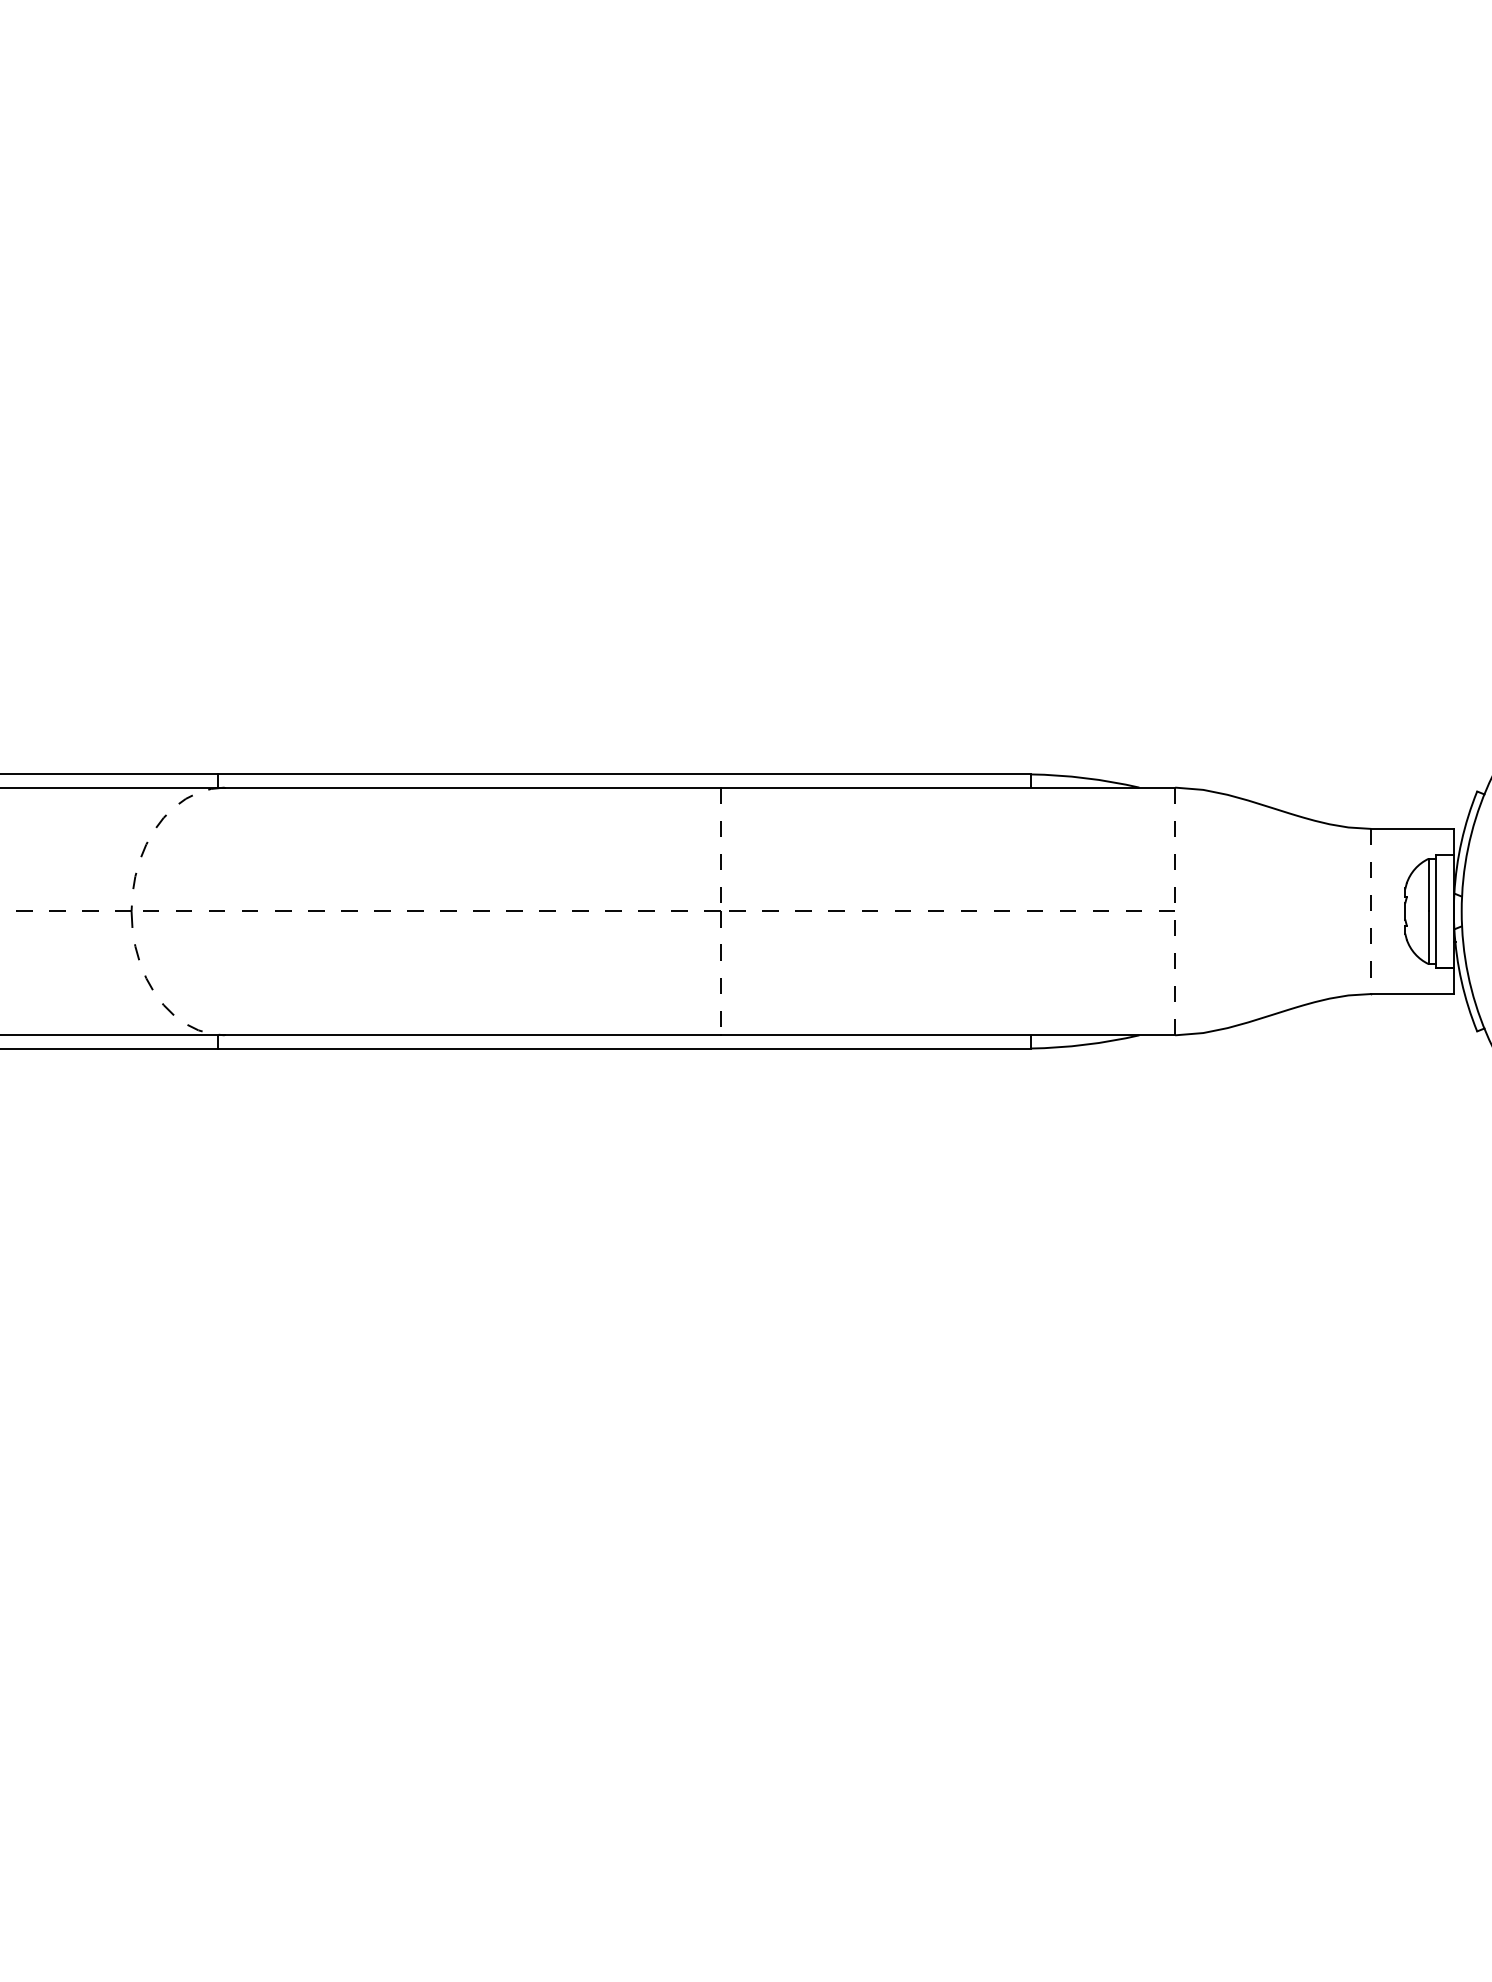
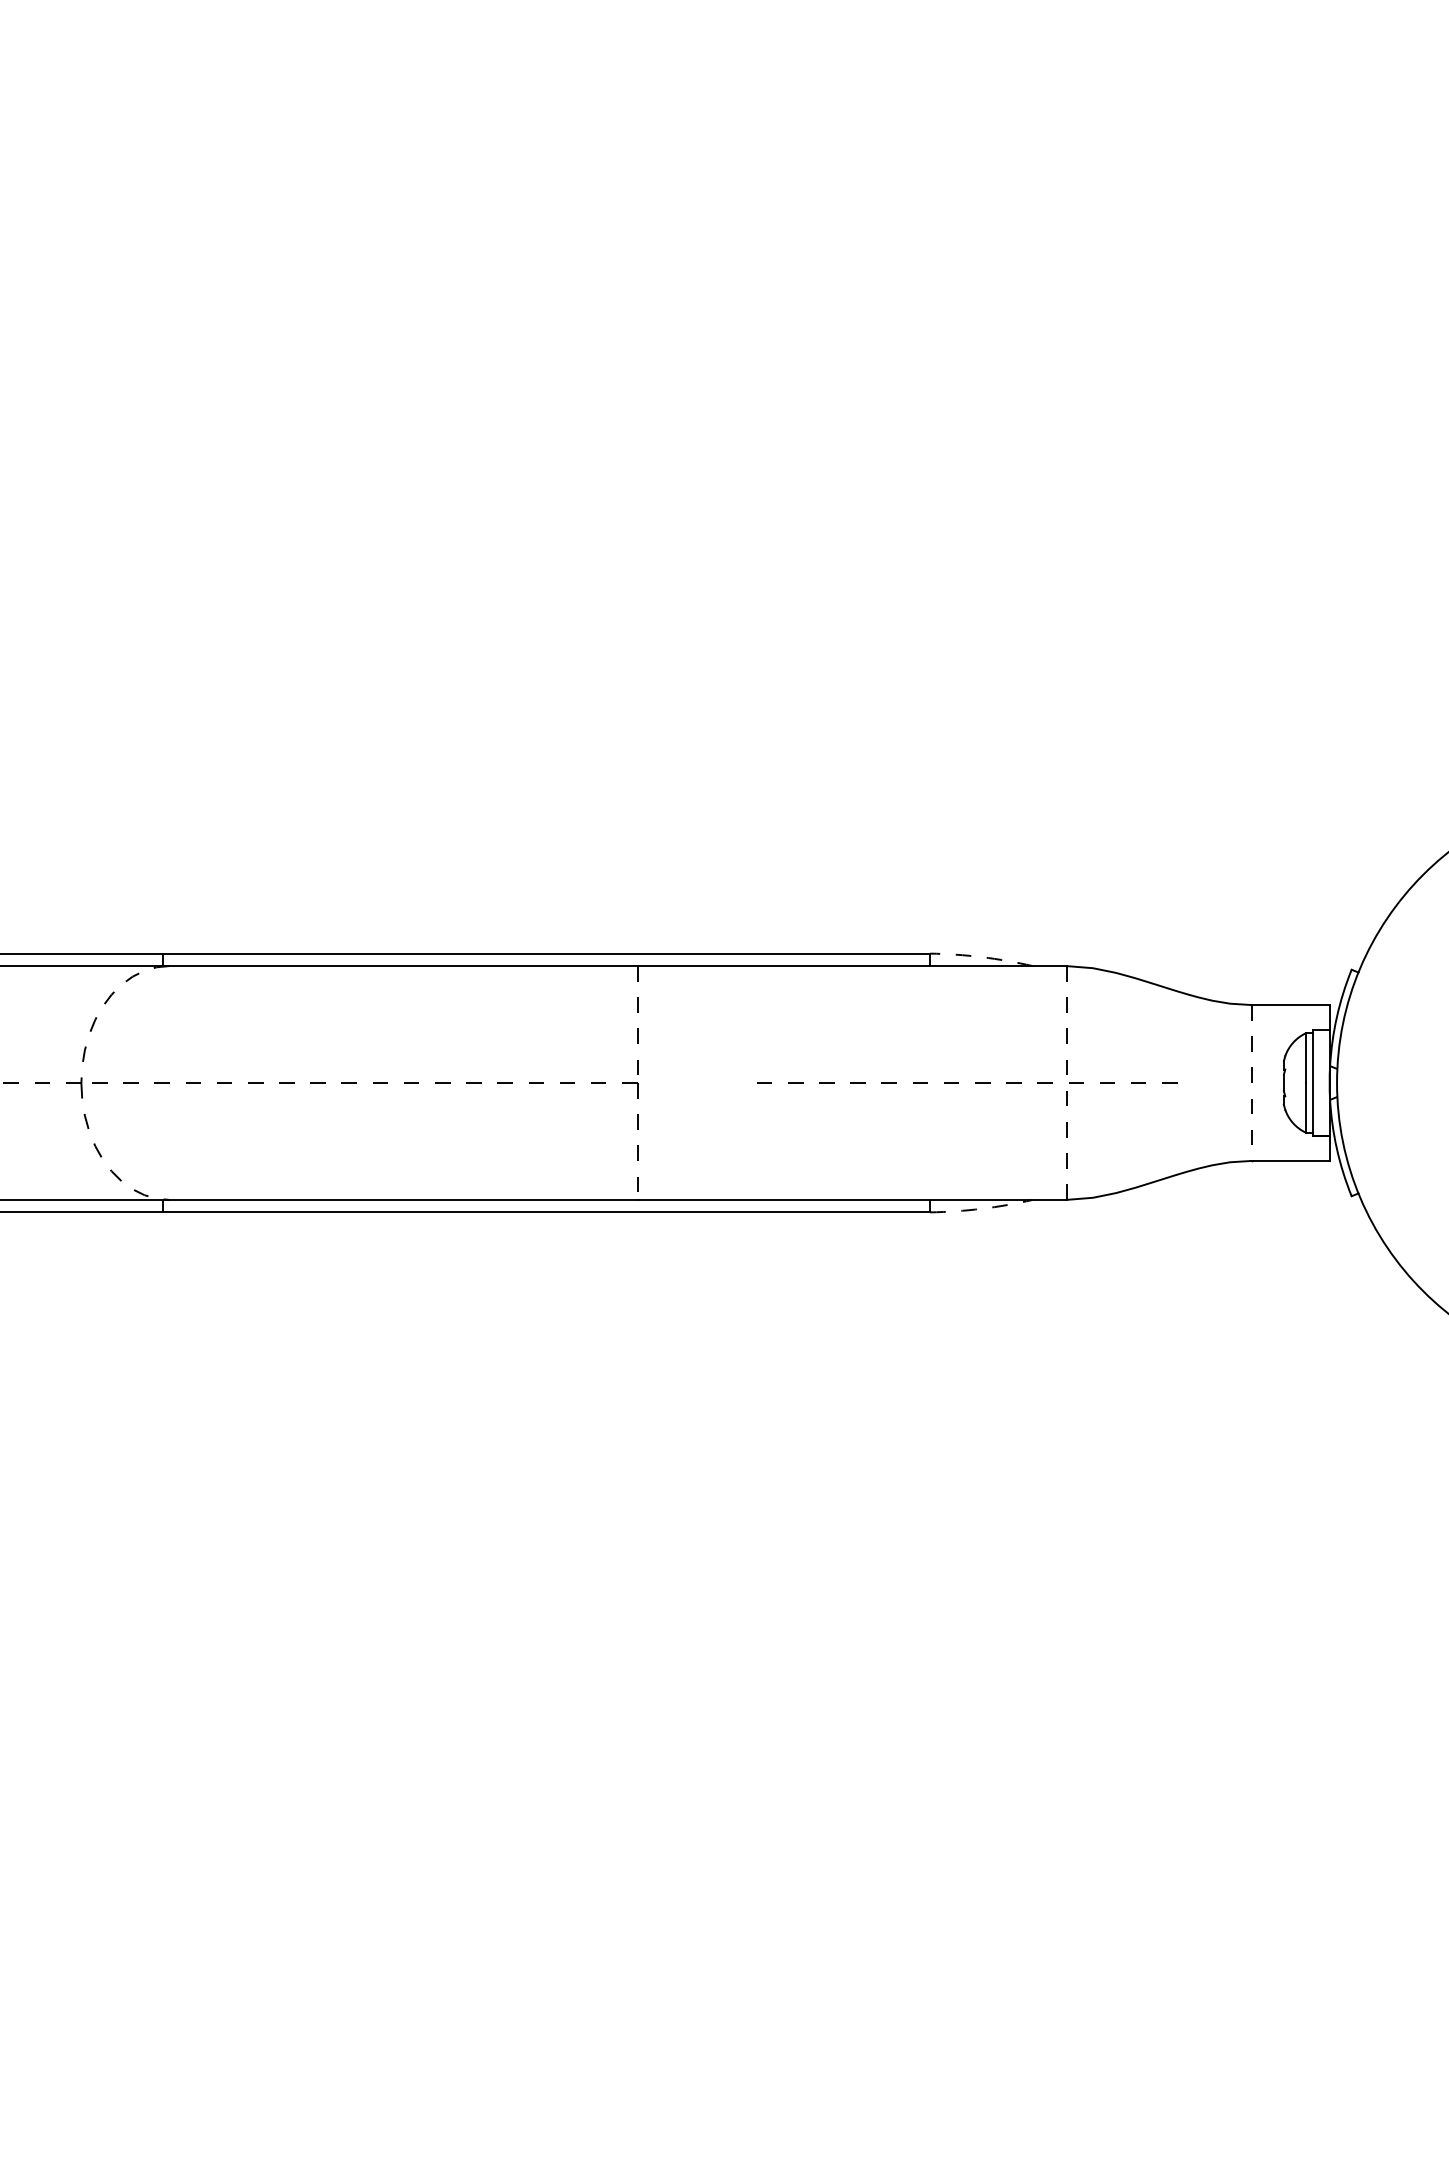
arc: (1085, 778) -> (981, 957), solid -> dashed
line: (961, 910) -> (975, 1082), moved
arc: (1085, 1044) -> (981, 1208), solid -> dashed

